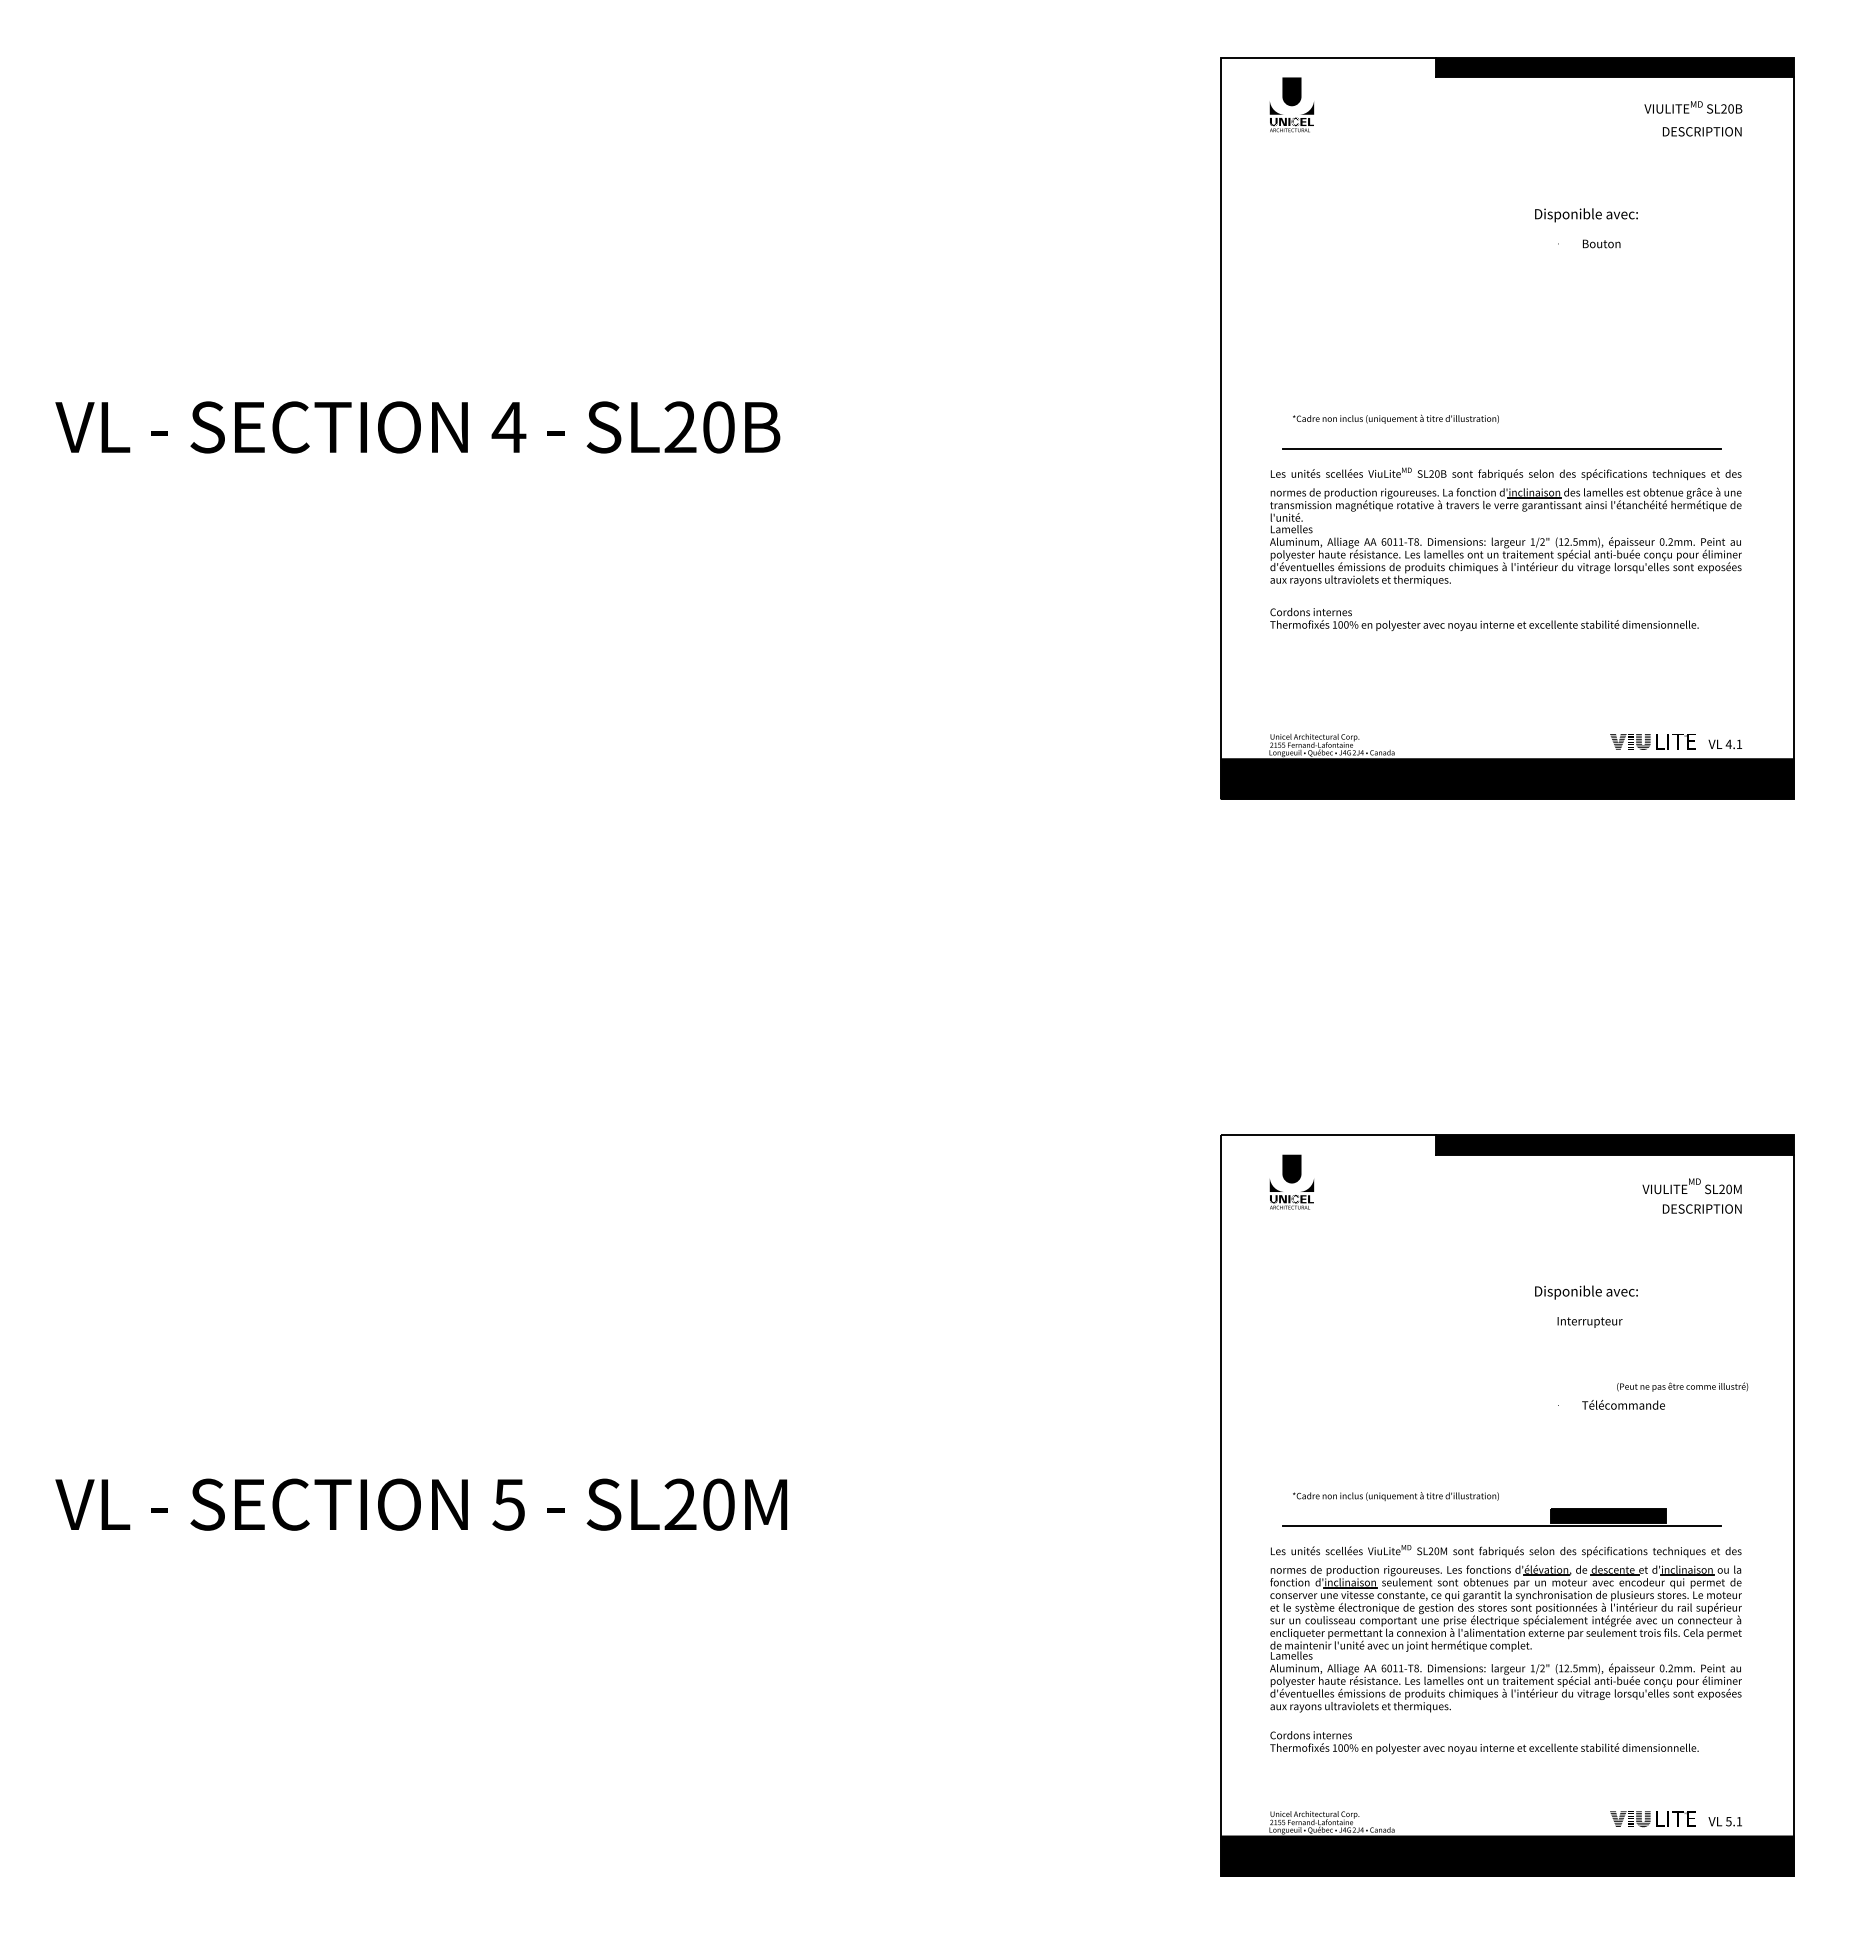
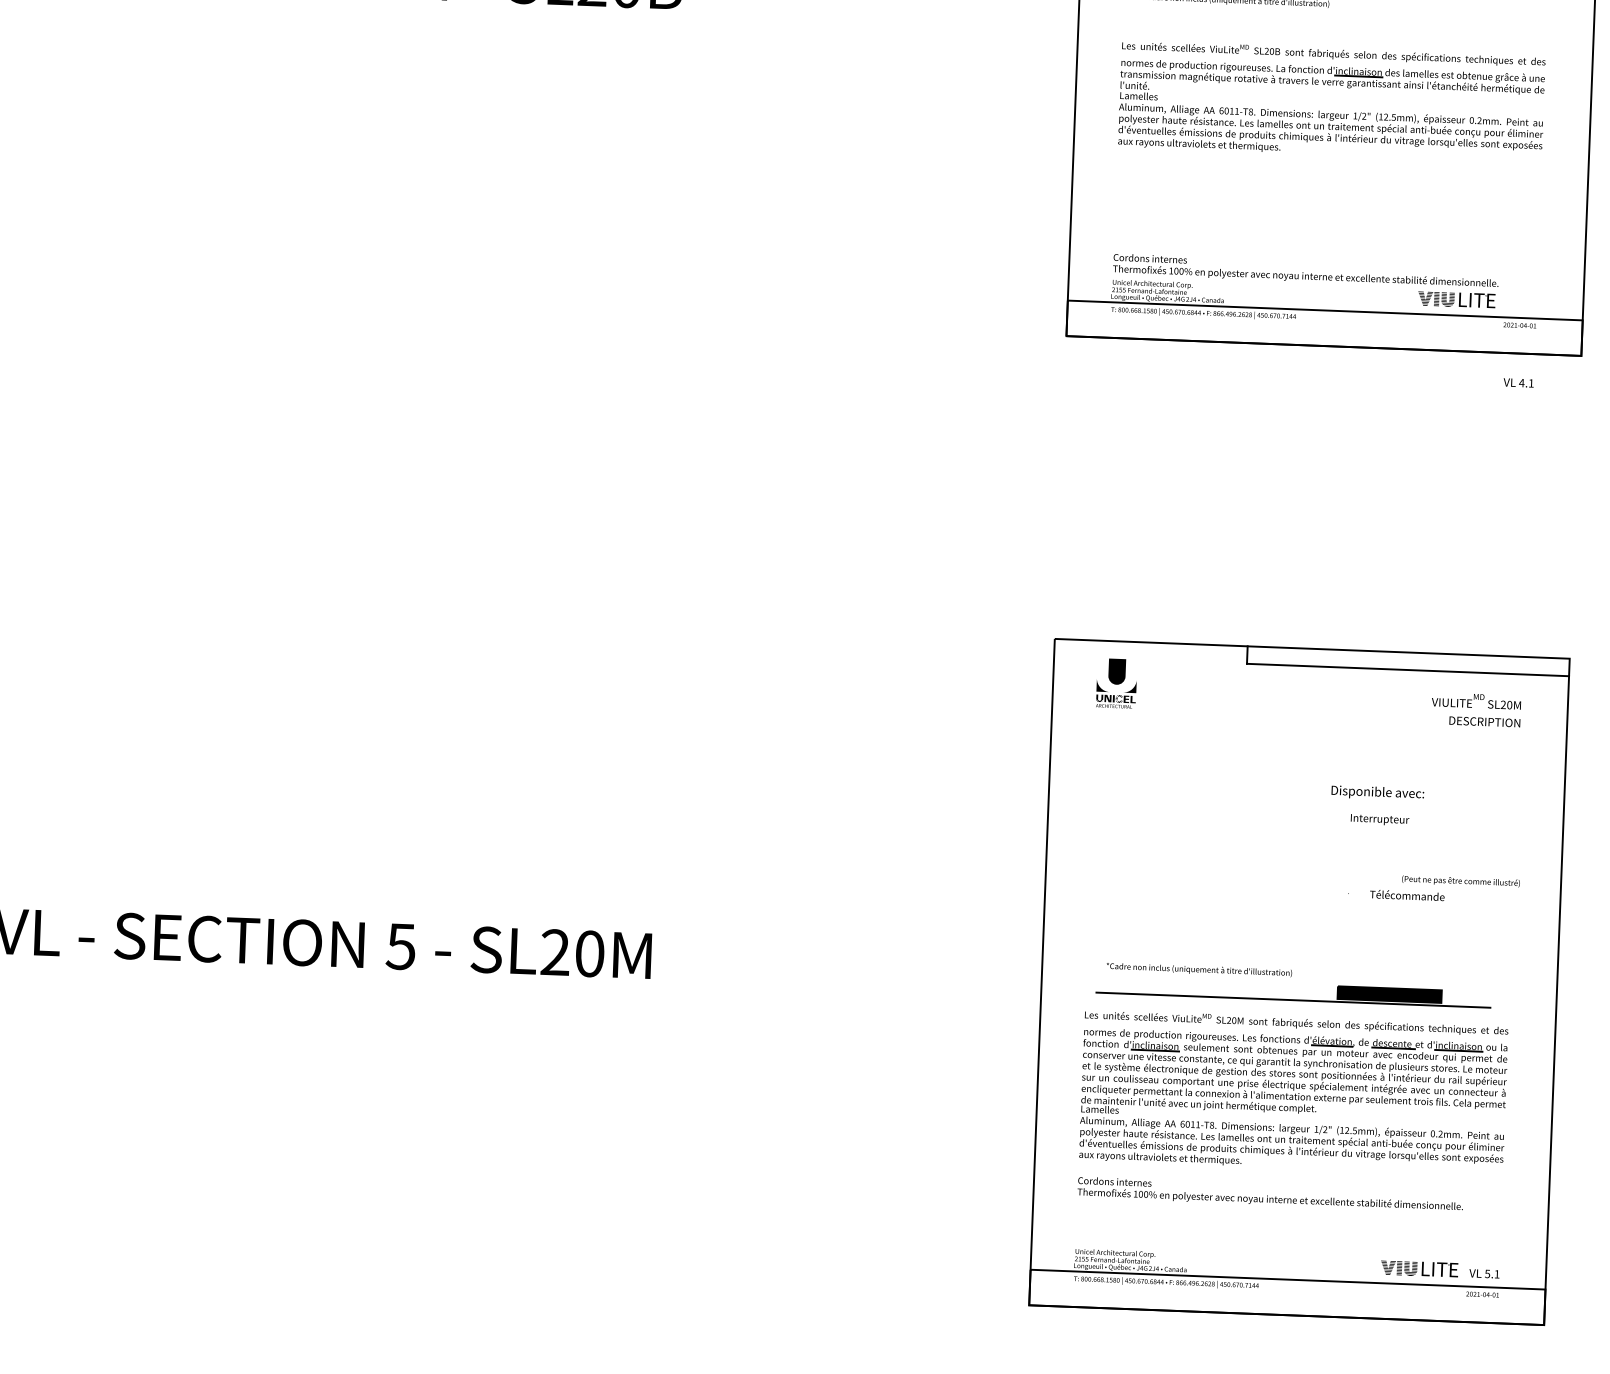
line: (1501, 448) -> (1330, 30), removed
text: (1484, 619) -> (1305, 271), moved
text: (1724, 743) -> (1517, 382), moved
fill: (1507, 778) -> (1324, 327), removed
fill: (1614, 1144) -> (1408, 660), removed
fill: (1507, 1855) -> (1287, 1296), removed

